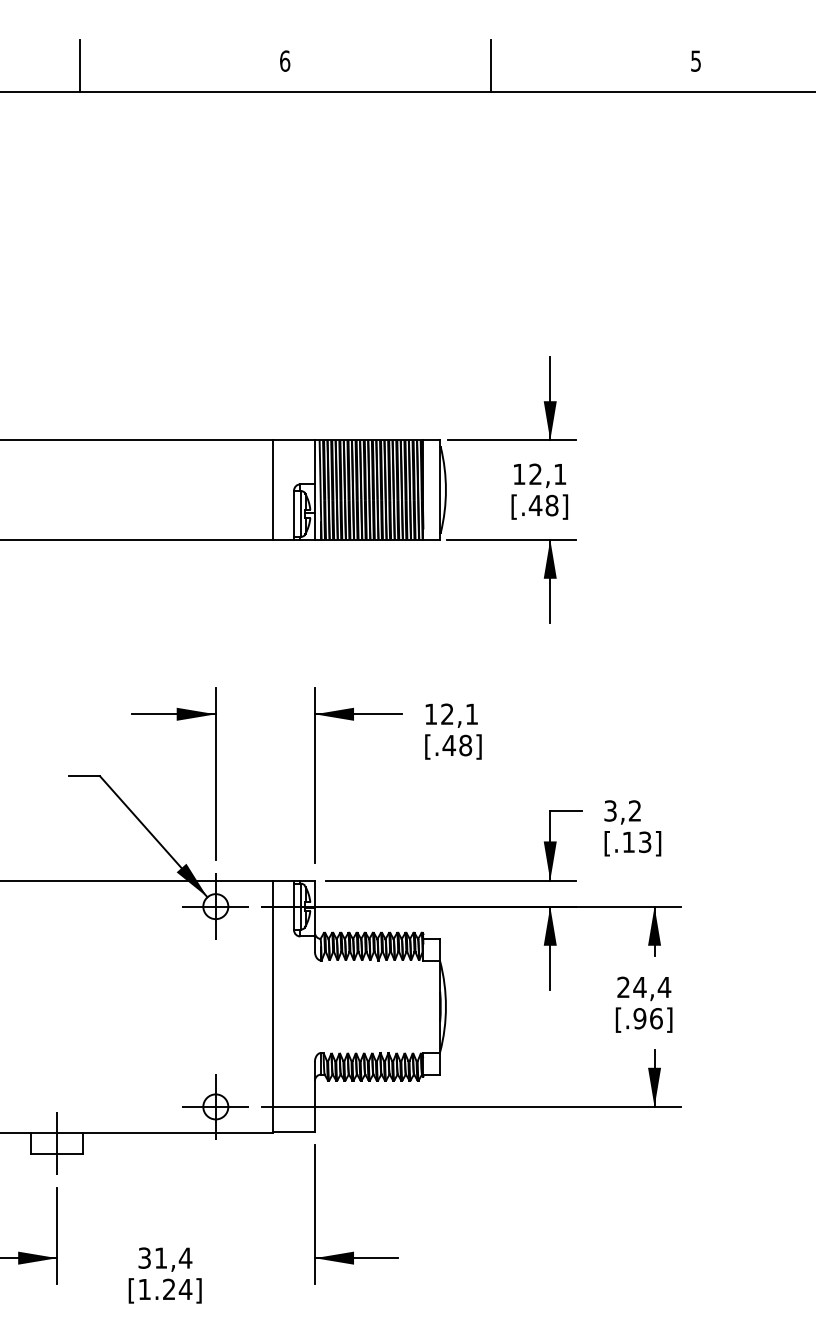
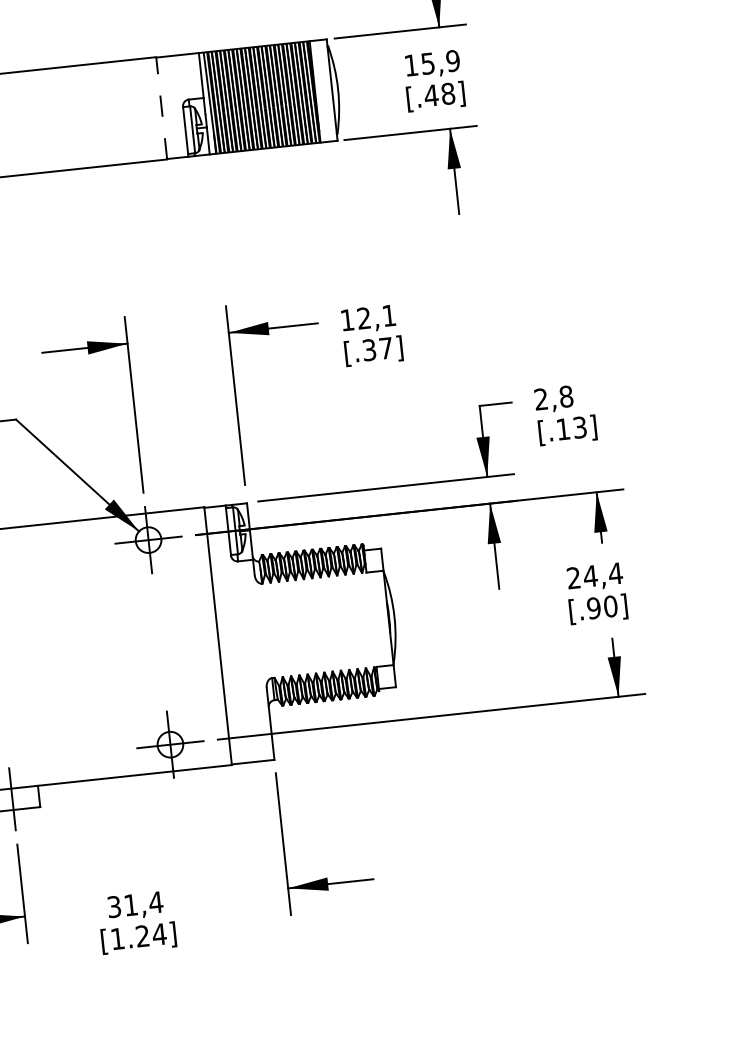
text: (547, 474) -> (440, 62), 12,1 -> 15,9
line: (273, 489) -> (161, 107), solid -> dashed
text: (457, 745) -> (377, 349), [.48] -> [.37]
text: (622, 810) -> (553, 397), 3,2 -> 2,8
text: (656, 1018) -> (610, 606), [.96] -> [.90]

